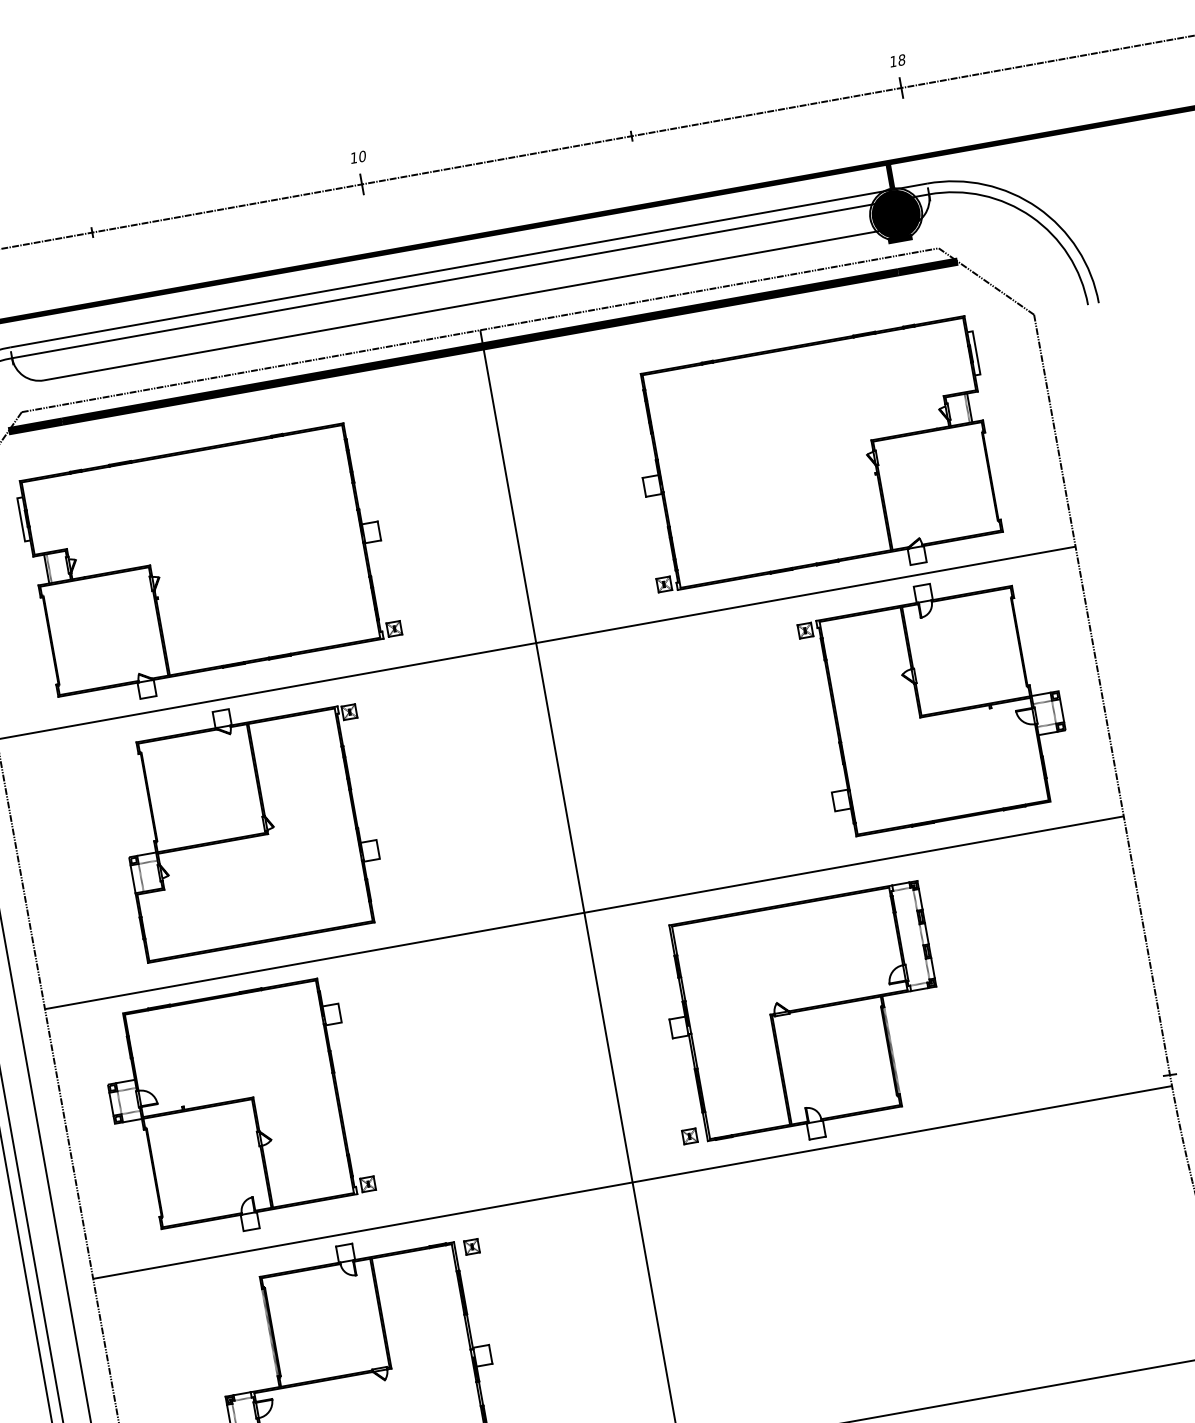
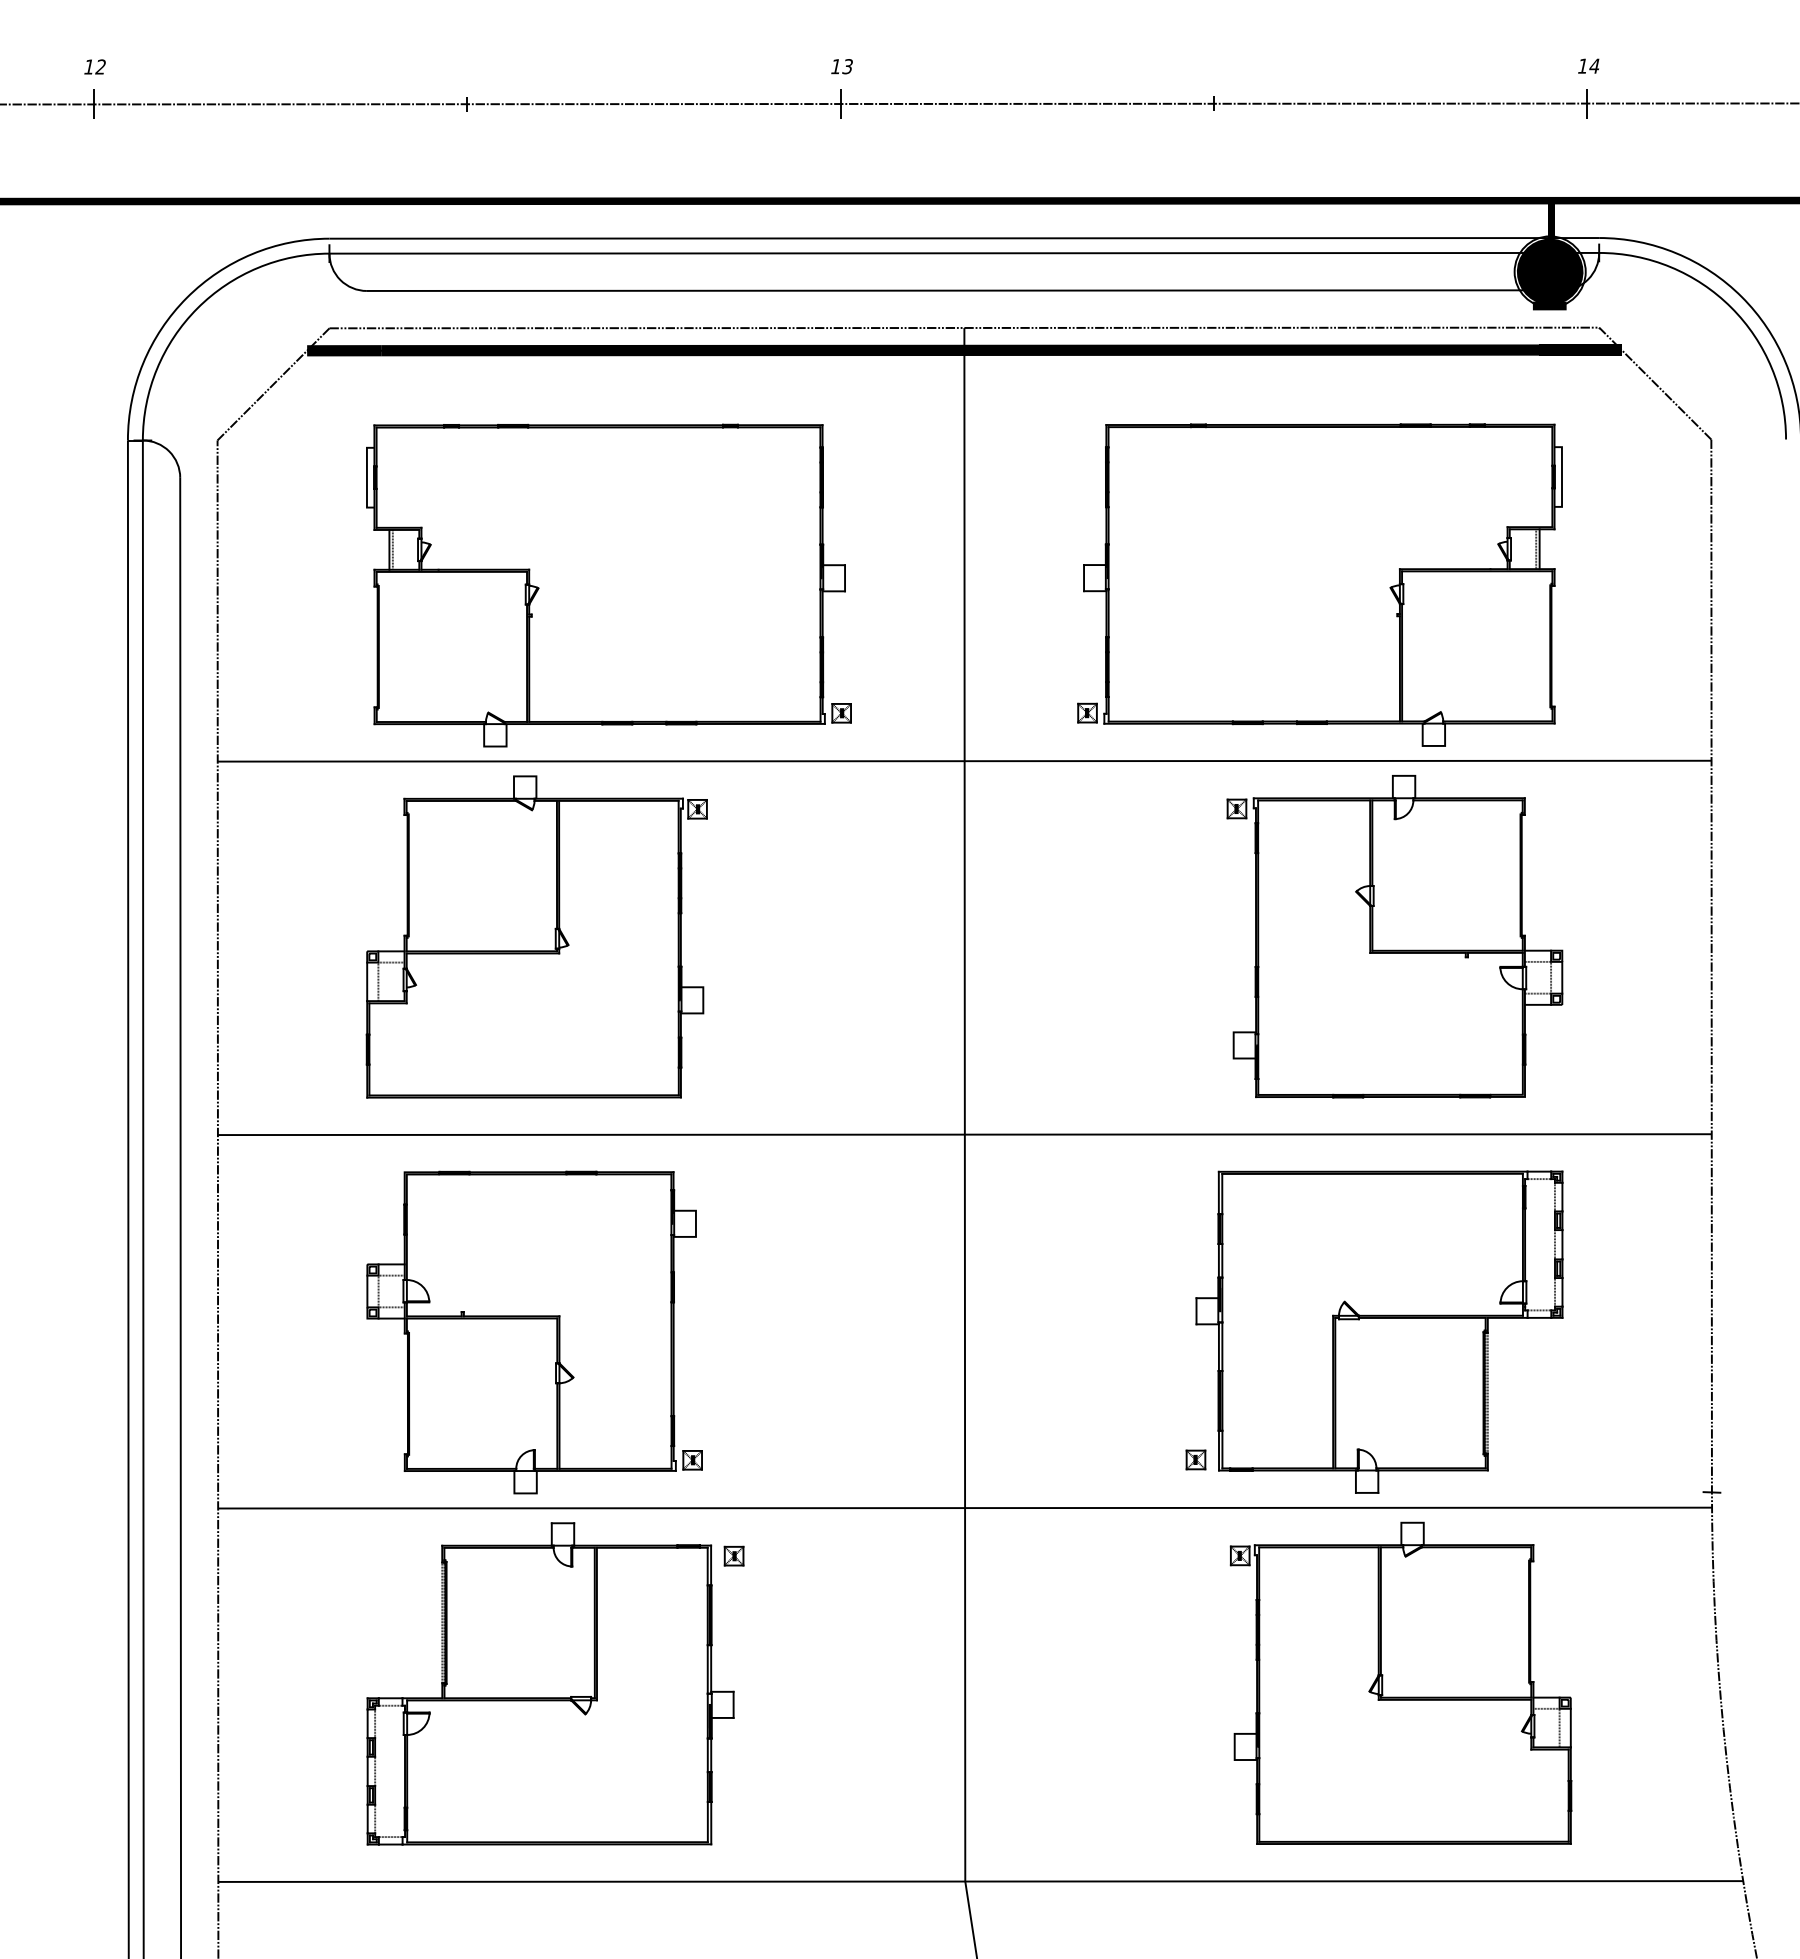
text: (901, 59) -> (1594, 65), 18 -> 14
text: (362, 156) -> (847, 66), 10 -> 13
part: (815, 461) -> (1319, 584), moved
part: (209, 566) -> (608, 585), moved
part: (935, 702) -> (1394, 936), moved
part: (802, 1020) -> (1374, 1331), moved
part: (237, 1112) -> (534, 1332), moved
part: (969, 1252) -> (1400, 1682), added

